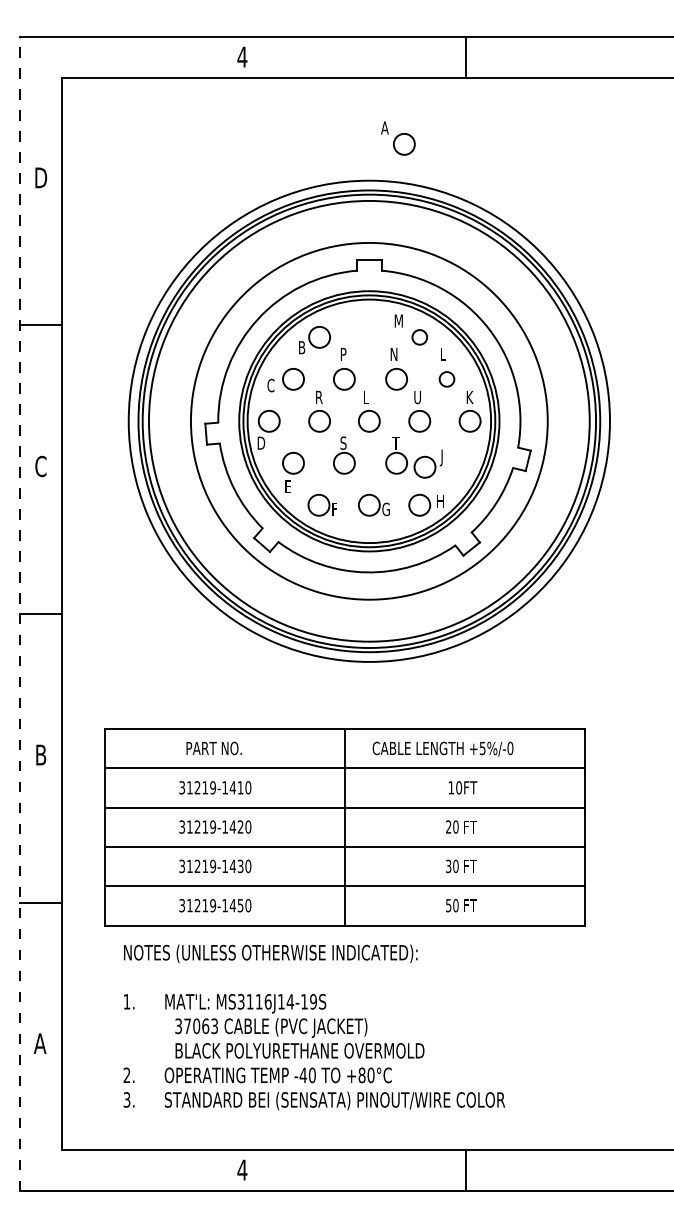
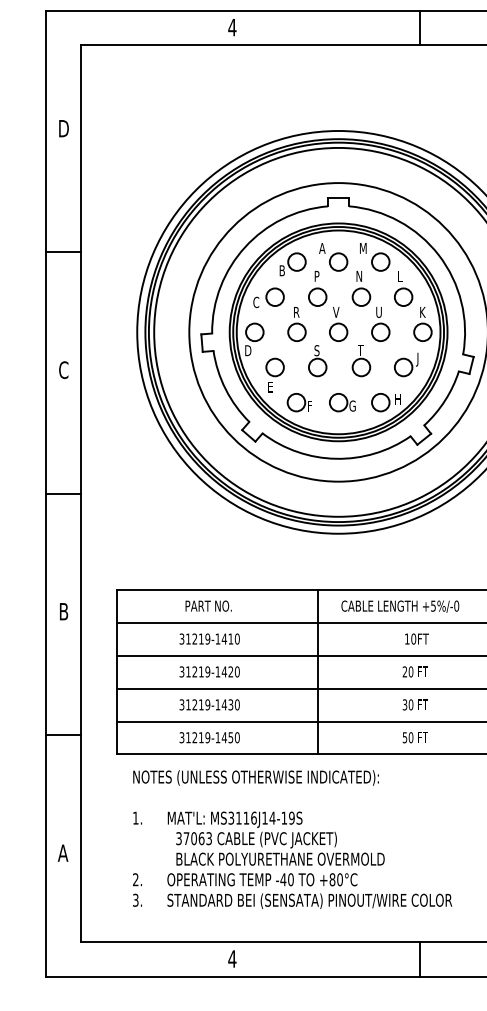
part: (398, 138) -> (333, 257), moved
circle: (419, 337) -> (380, 262), size x1.43
circle: (446, 379) -> (403, 297), size x1.43
text: (366, 397) -> (336, 312), L -> V
part: (427, 463) -> (405, 364), moved
line: (20, 613) -> (46, 493), dashed -> solid

